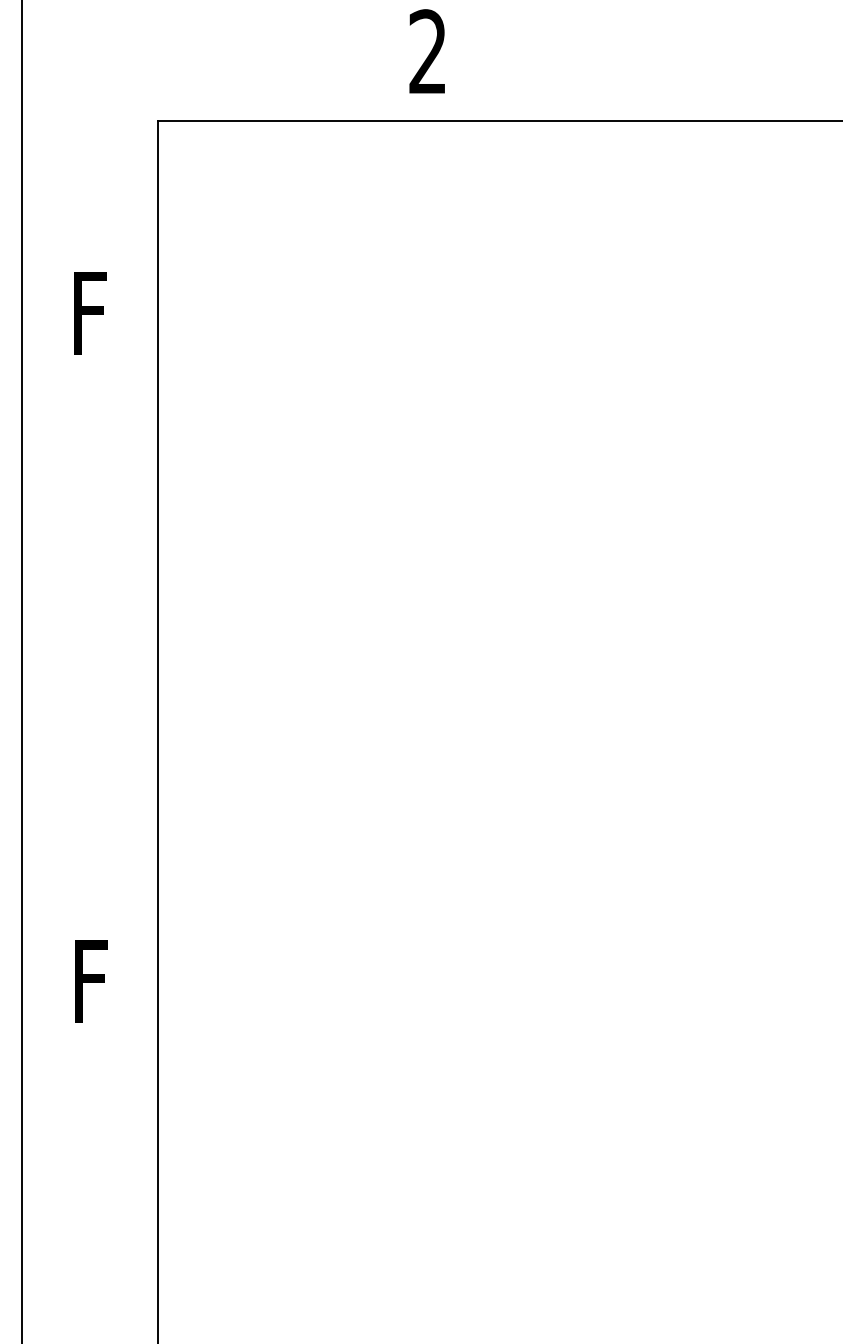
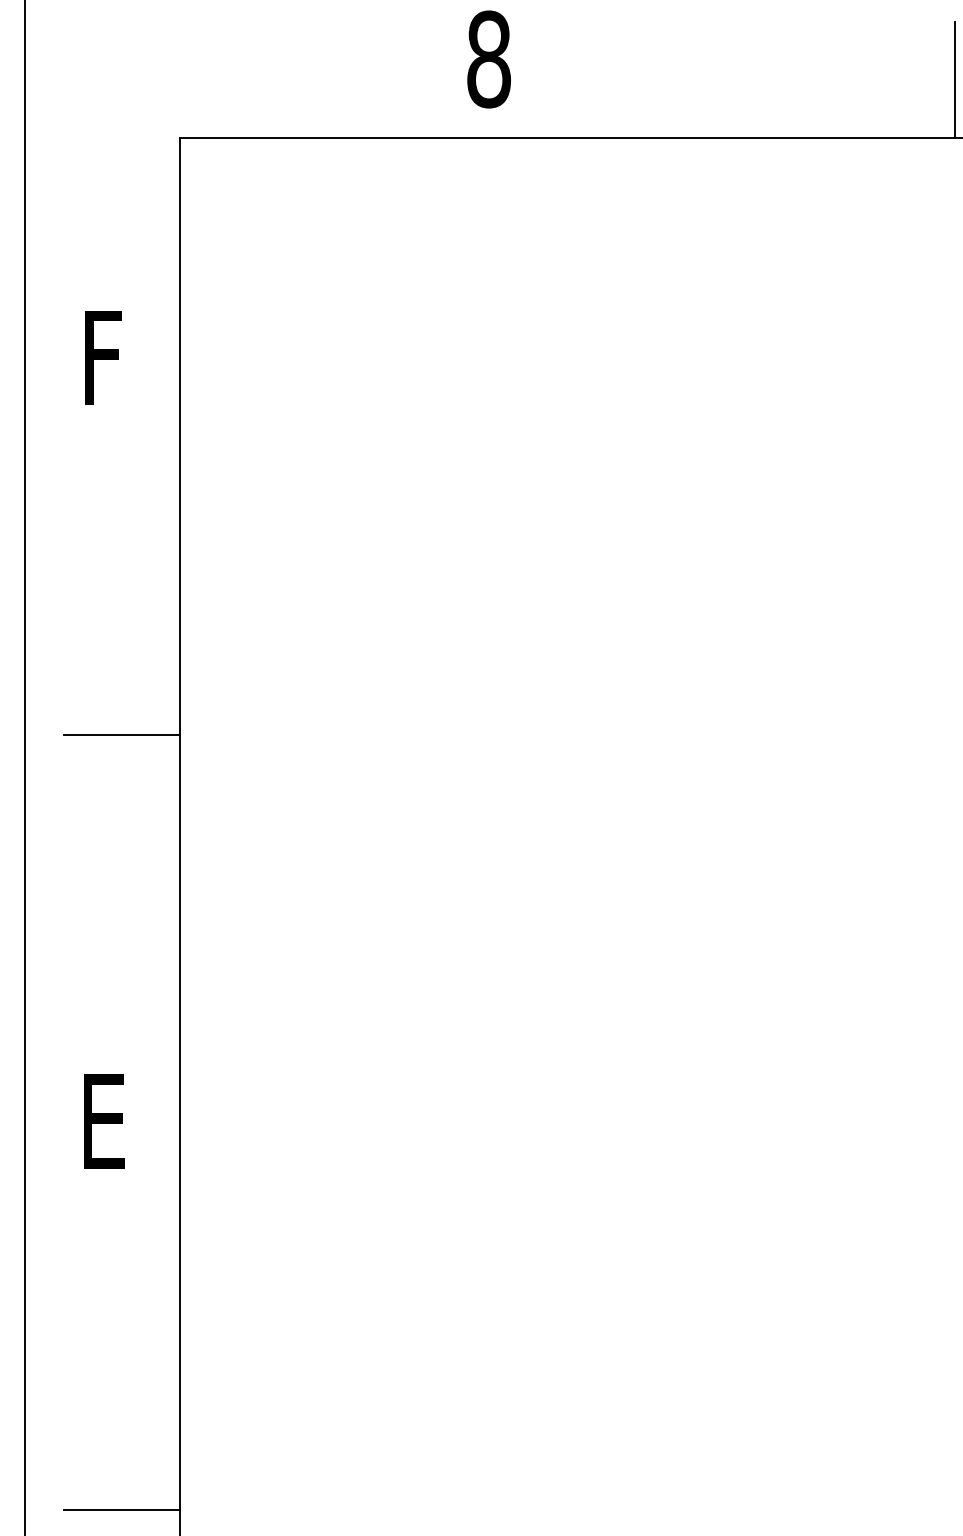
text: (428, 51) -> (489, 58), 2 -> 8
line: (836, 69) -> (955, 79), added
line: (106, 643) -> (121, 735), added
text: (90, 981) -> (103, 1121), F -> E
line: (106, 1321) -> (121, 1510), added

